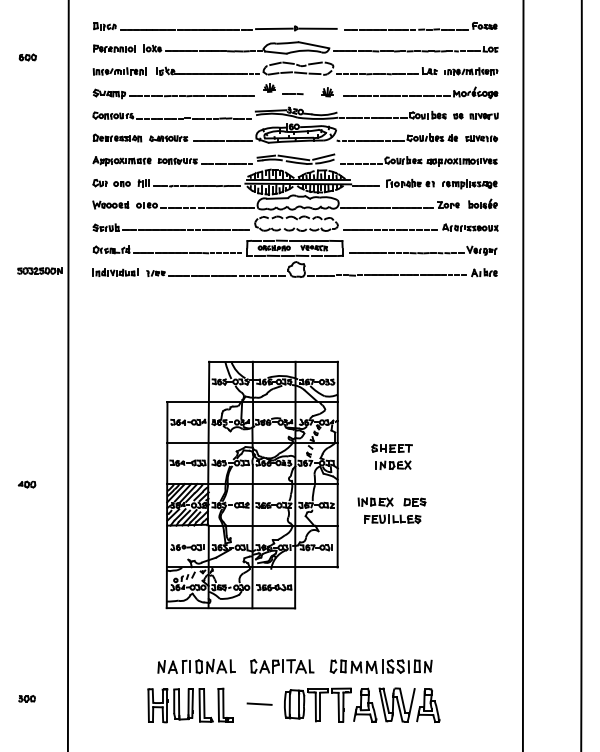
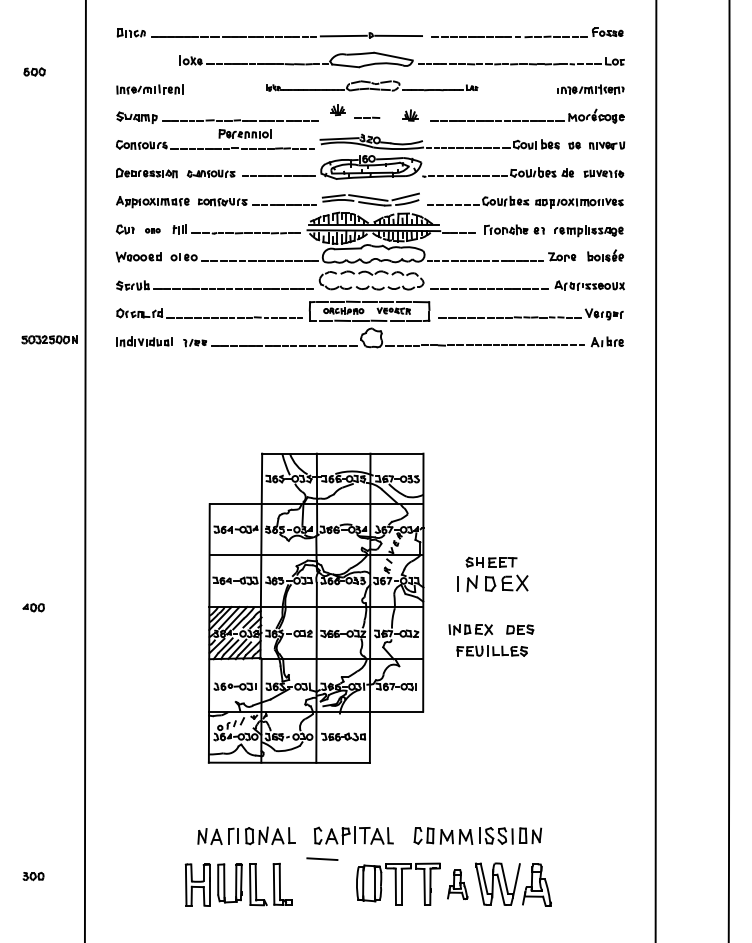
part: (113, 48) -> (244, 133), moved
part: (296, 68) -> (371, 85), size x0.6
part: (121, 183) -> (152, 230), size x0.7
part: (392, 465) -> (492, 583), size x1.6
line: (259, 703) -> (322, 858), moved
part: (364, 705) -> (457, 884), size x0.7

